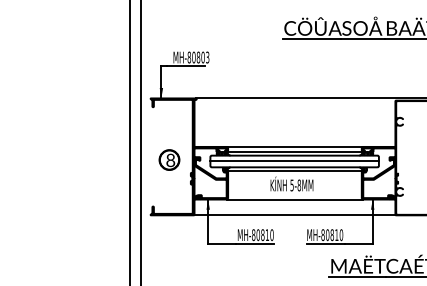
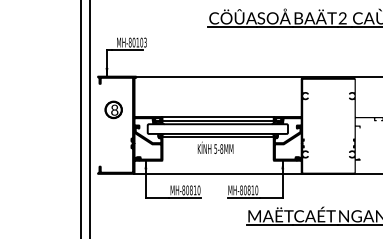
text: (198, 57) -> (137, 42), MH-80803 -> MH-80103
part: (169, 159) -> (113, 109), moved
line: (294, 161) -> (217, 129), removed
line: (294, 199) -> (217, 160), removed

